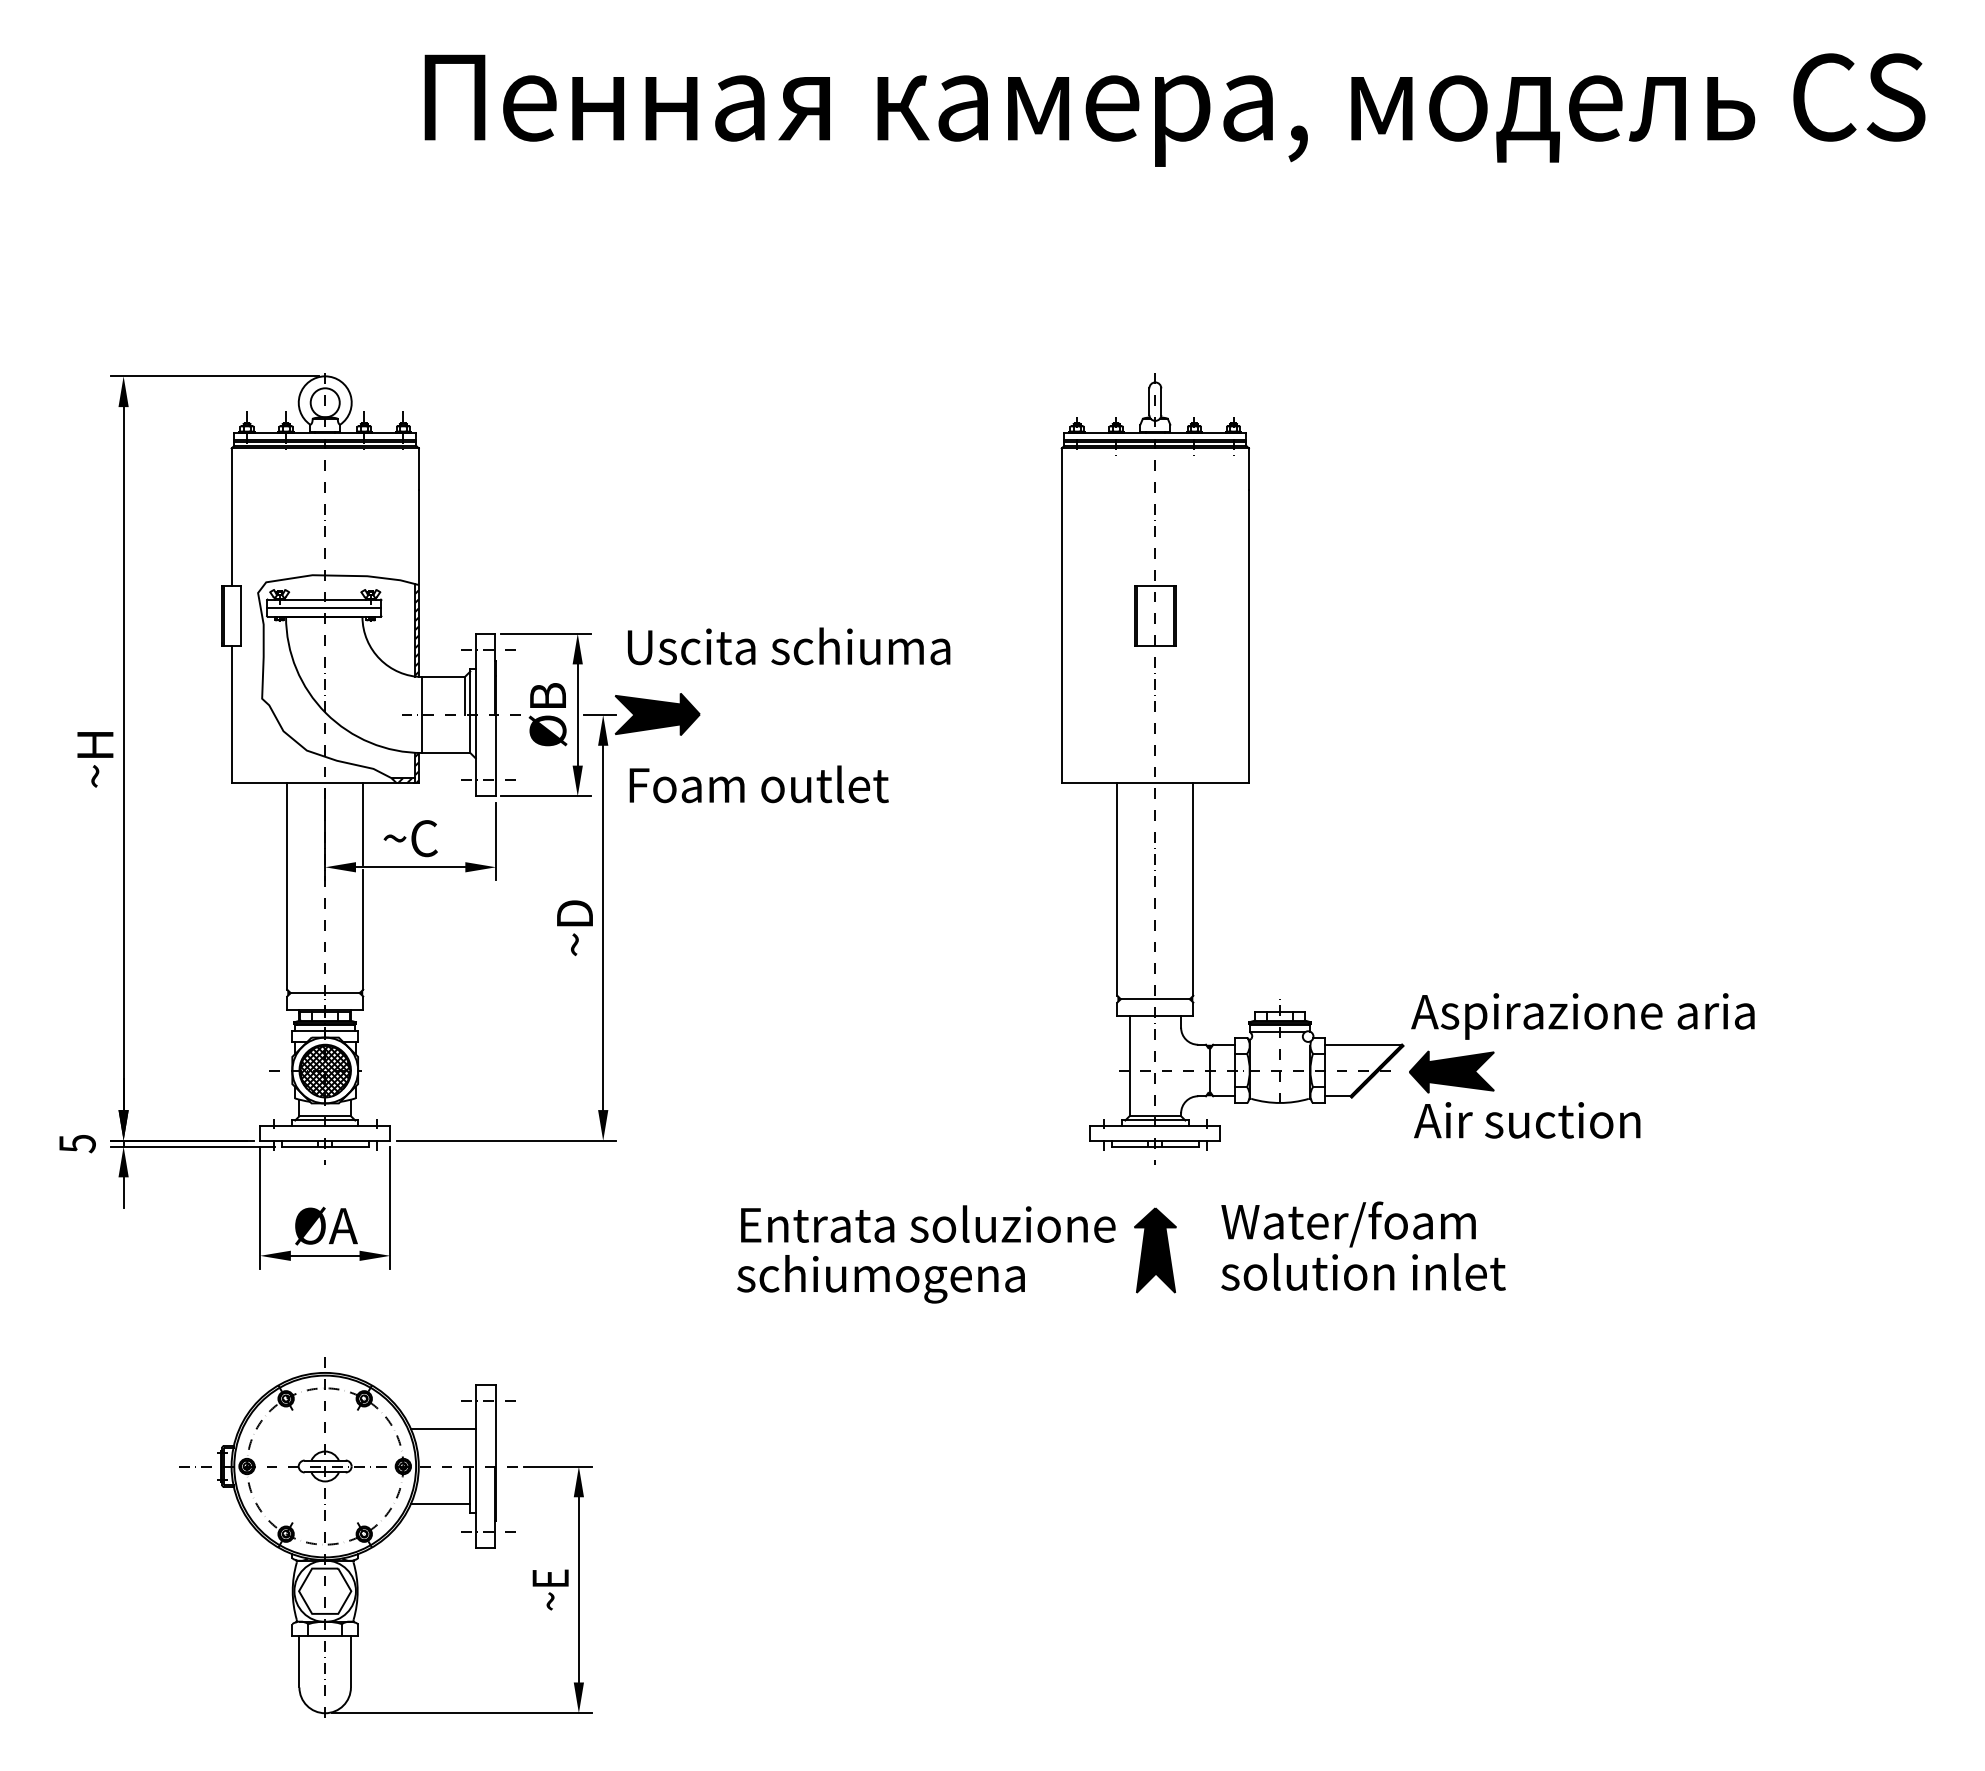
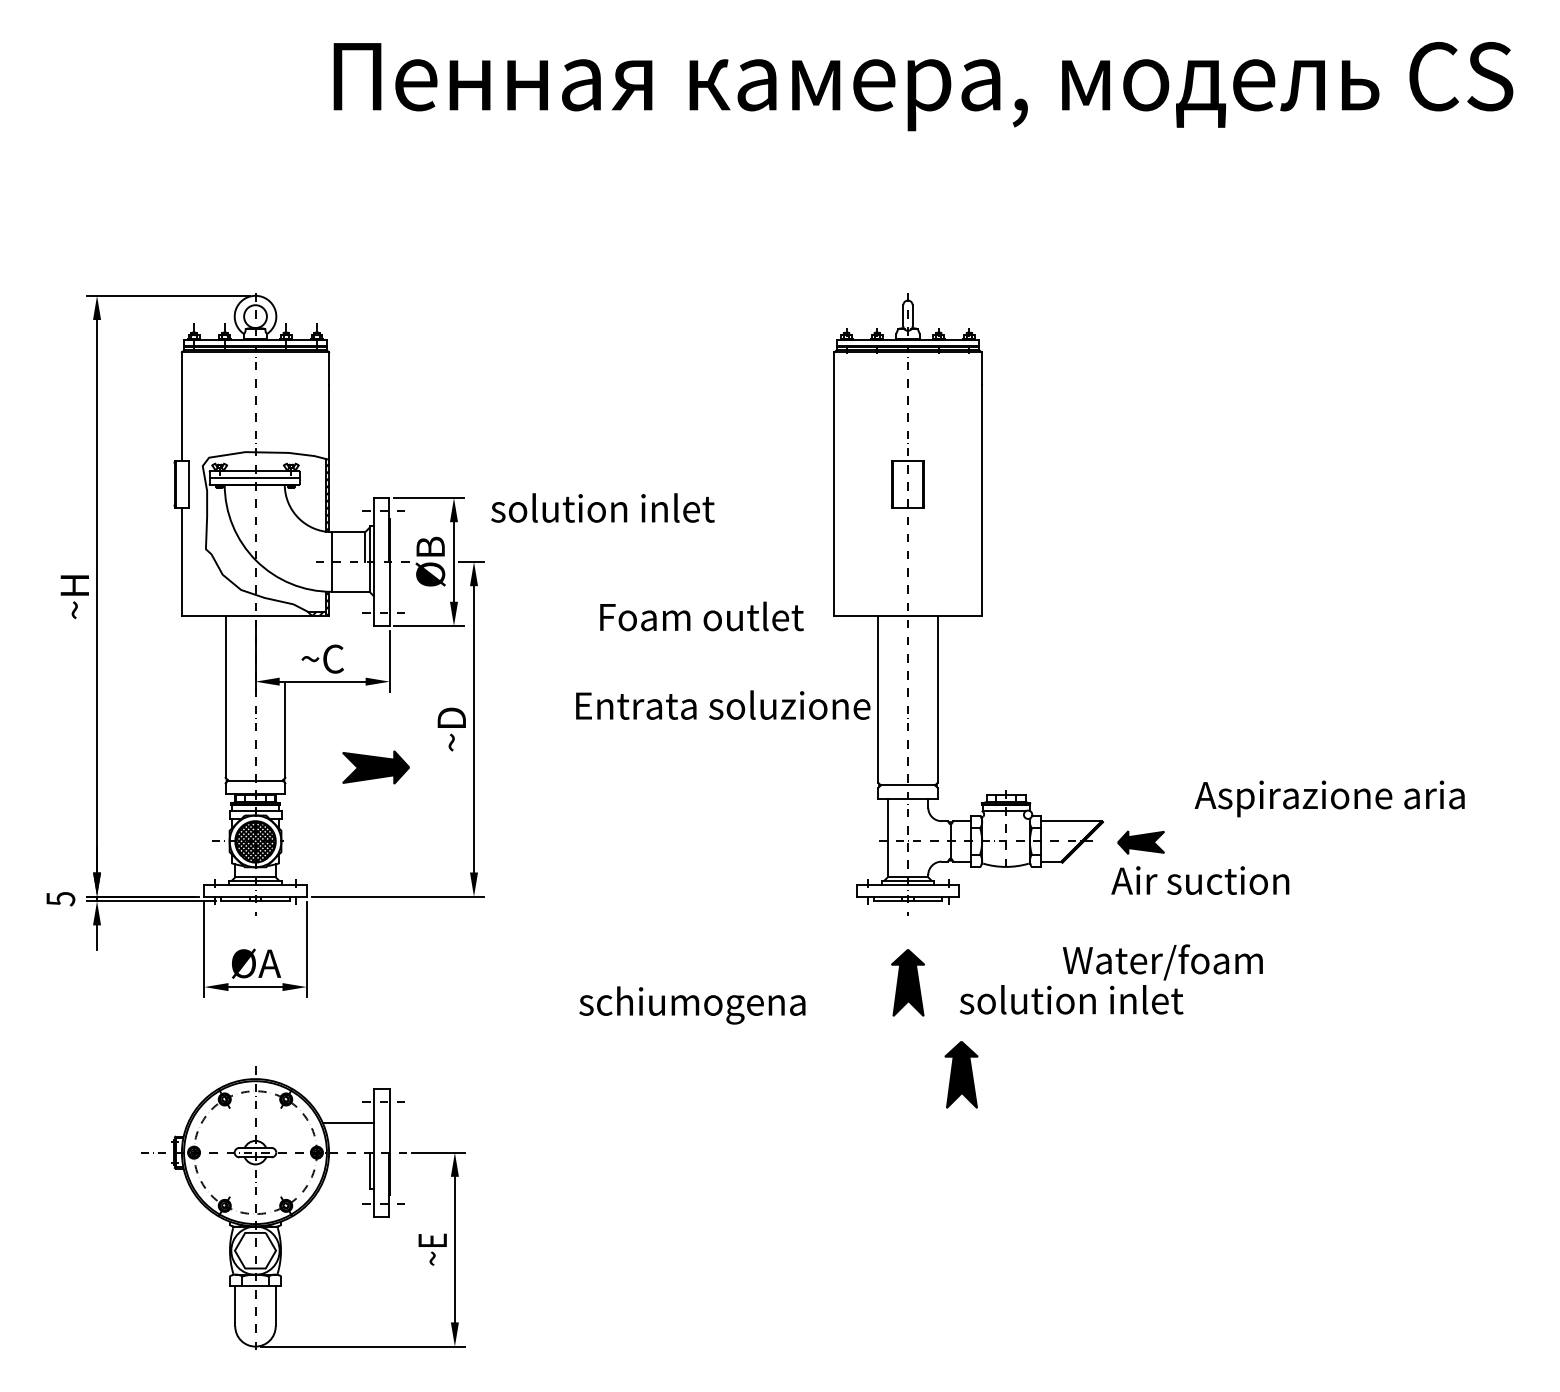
text: (787, 646) -> (618, 508), Uscita schiuma -> solution inlet
part: (657, 714) -> (375, 767), moved
text: (758, 784) -> (701, 616), moved
line: (363, 823) -> (285, 647), removed
text: (1582, 1016) -> (1329, 798), moved
part: (1451, 1071) -> (1140, 842), size x0.7
text: (928, 1223) -> (723, 704), moved
text: (1348, 1224) -> (1162, 962), moved
part: (1223, 1367) -> (961, 1074), added
line: (440, 1504) -> (346, 1182), removed

